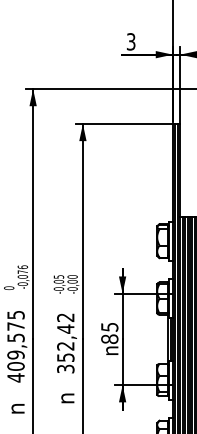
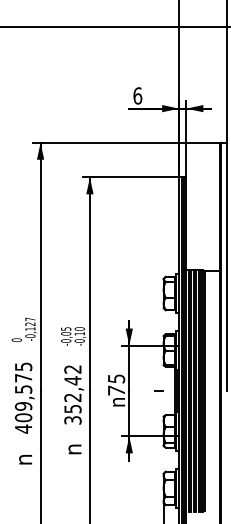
text: (130, 41) -> (137, 95), 3 -> 6
text: (22, 271) -> (30, 323), -0,076 -> -0,127
text: (72, 281) -> (79, 333), -0,00 -> -0,10
text: (109, 338) -> (116, 390), 85 -> 75
line: (152, 338) -> (158, 390), added

